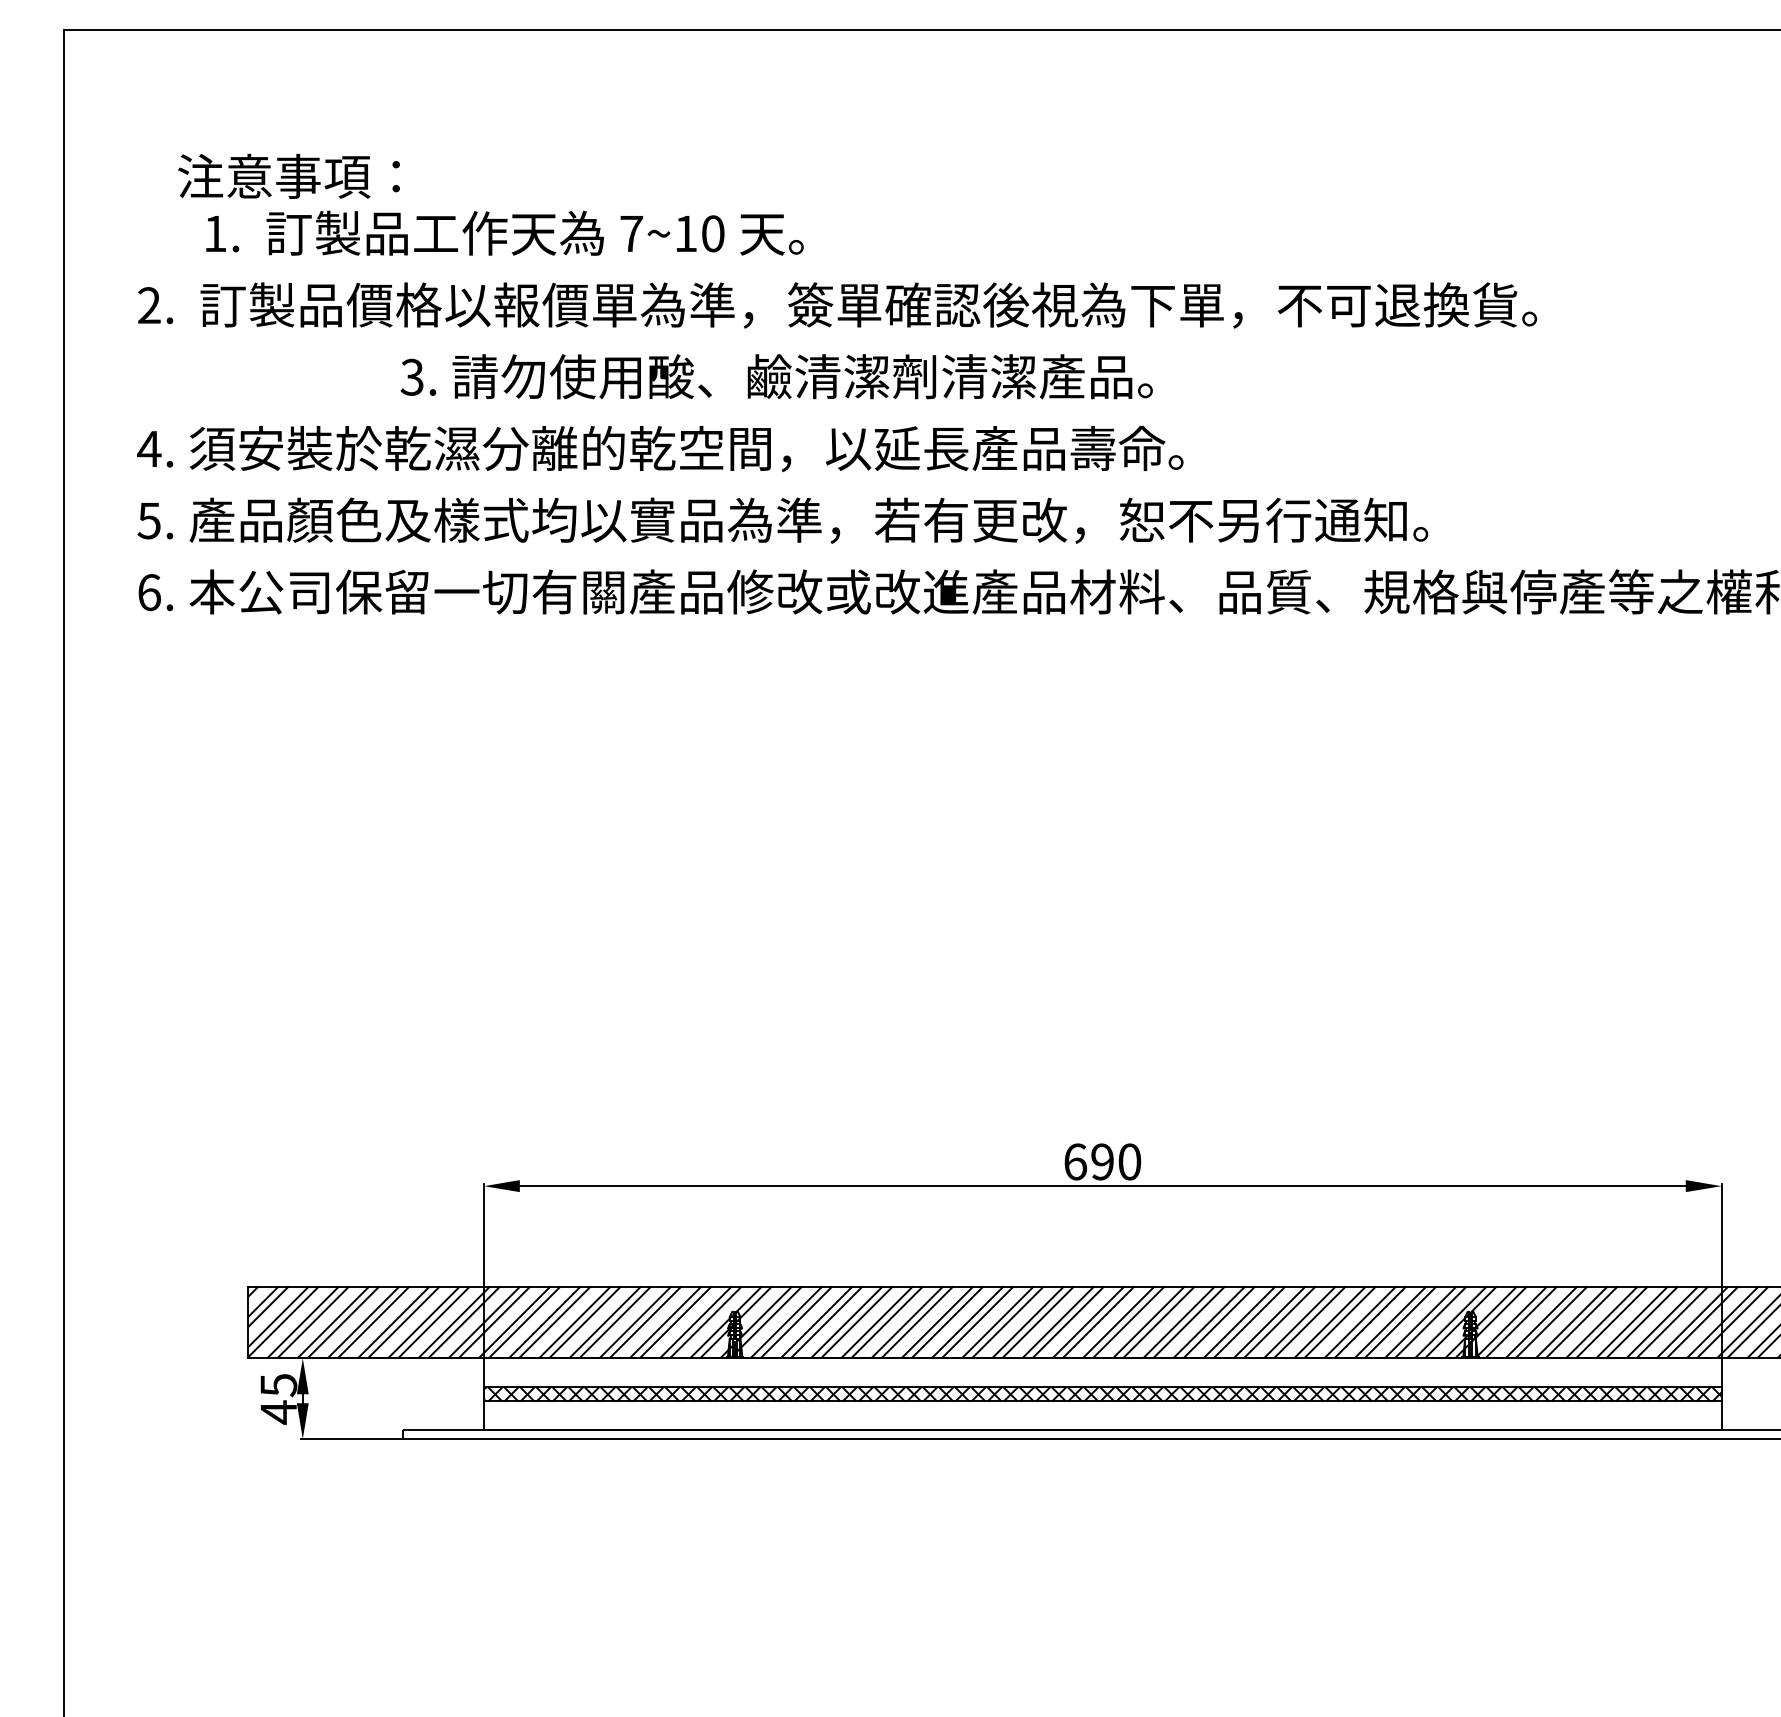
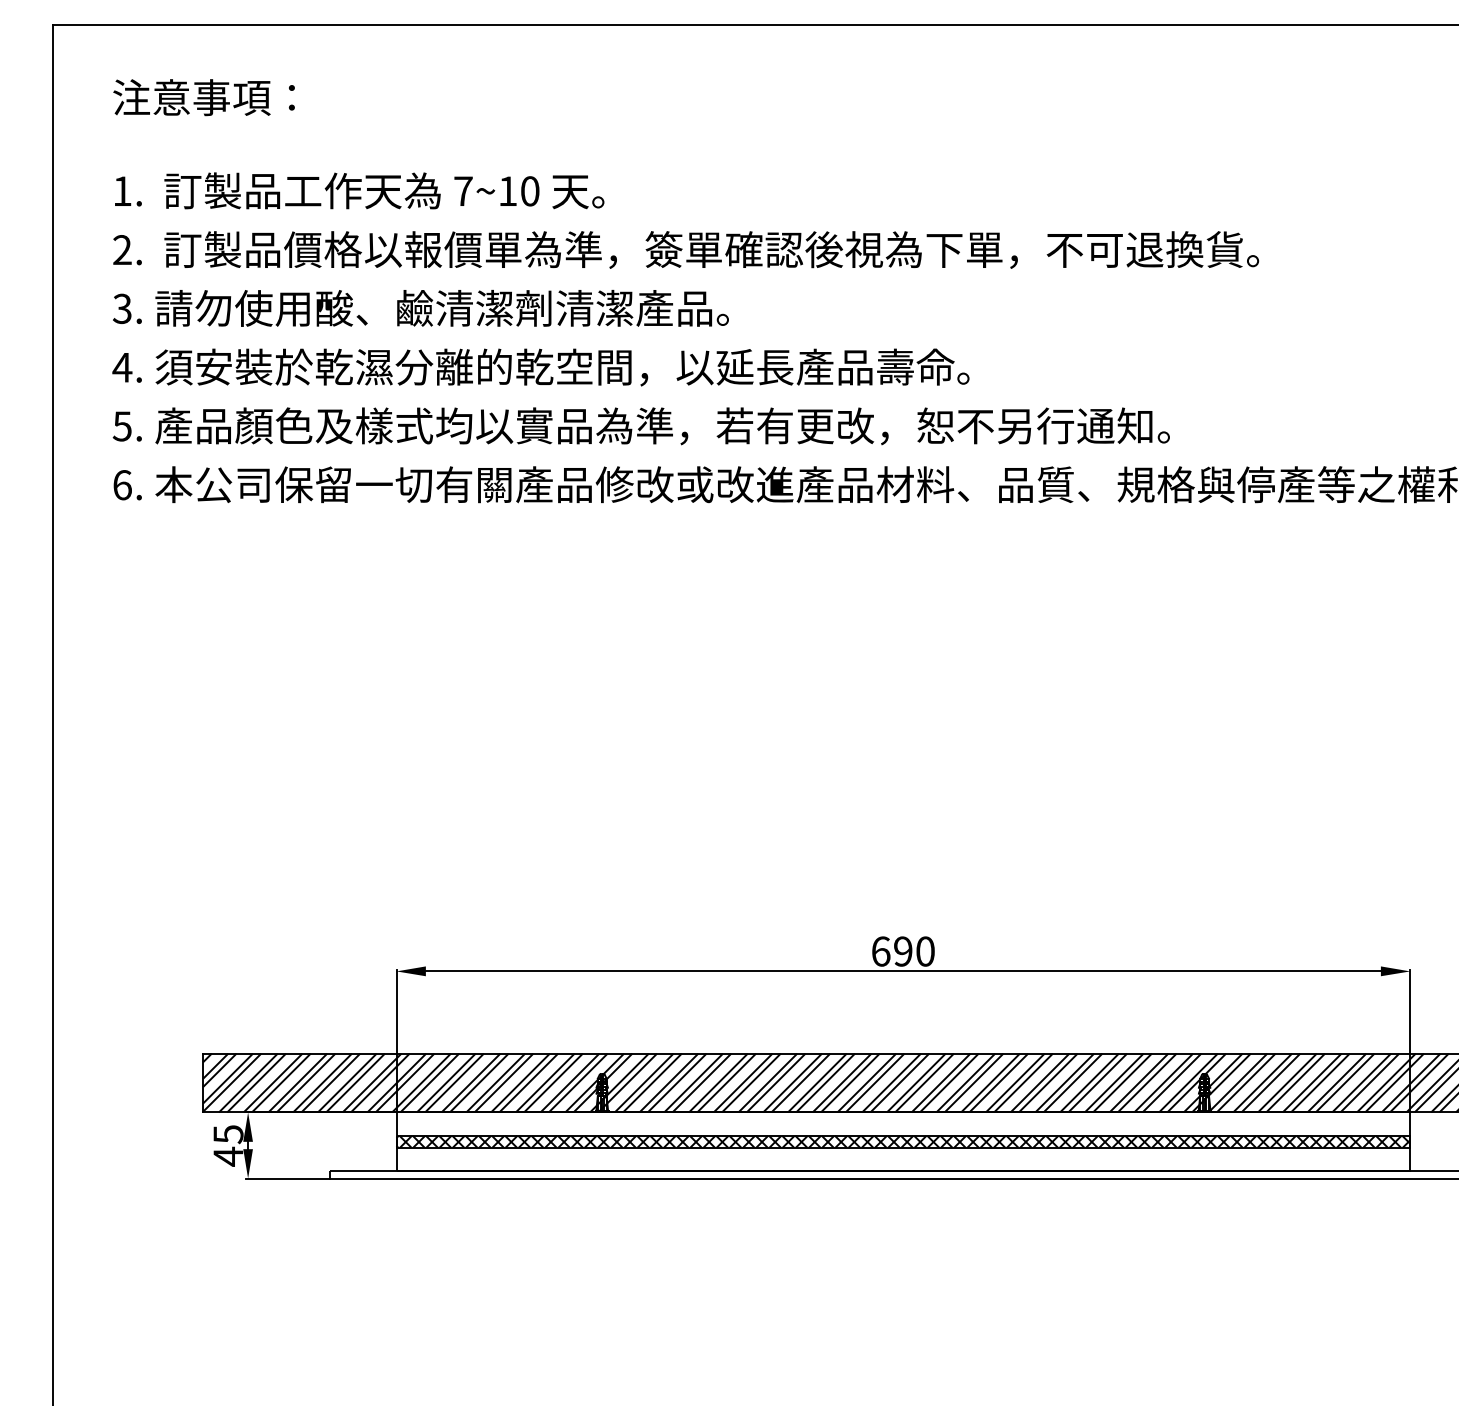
text: (288, 175) -> (203, 96), moved
text: (504, 232) -> (359, 190), moved
text: (776, 376) -> (420, 308), moved

